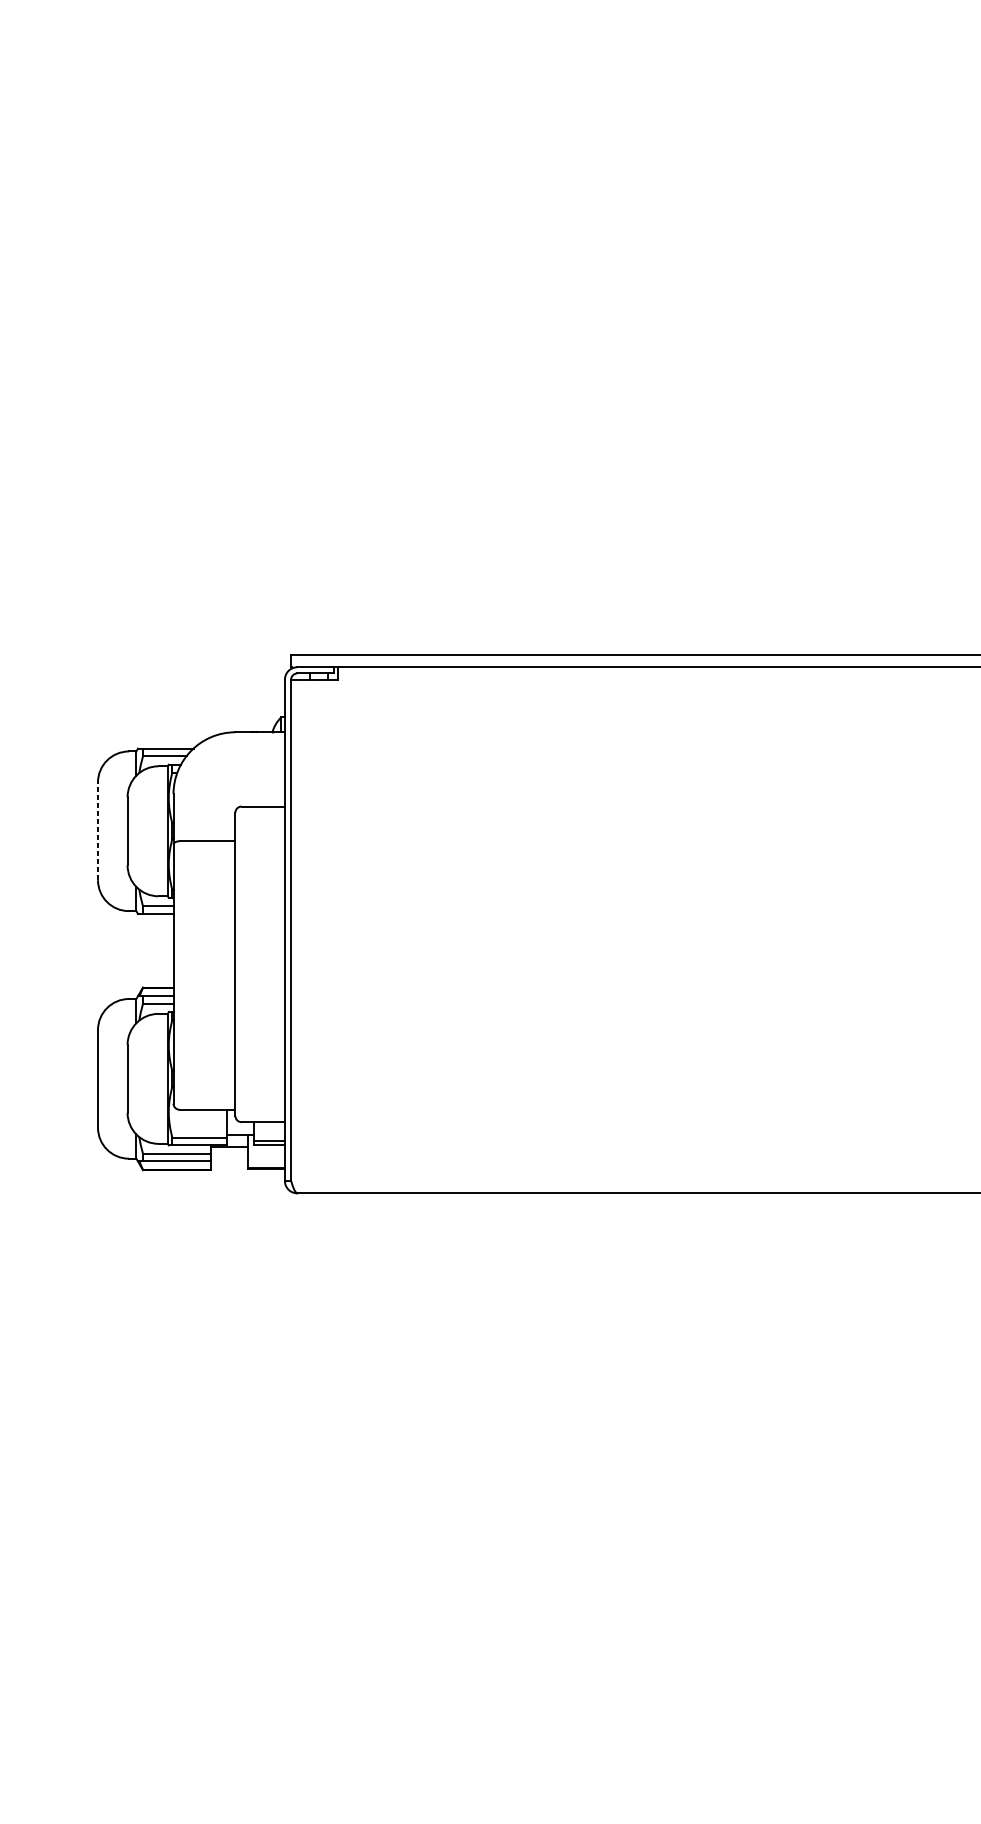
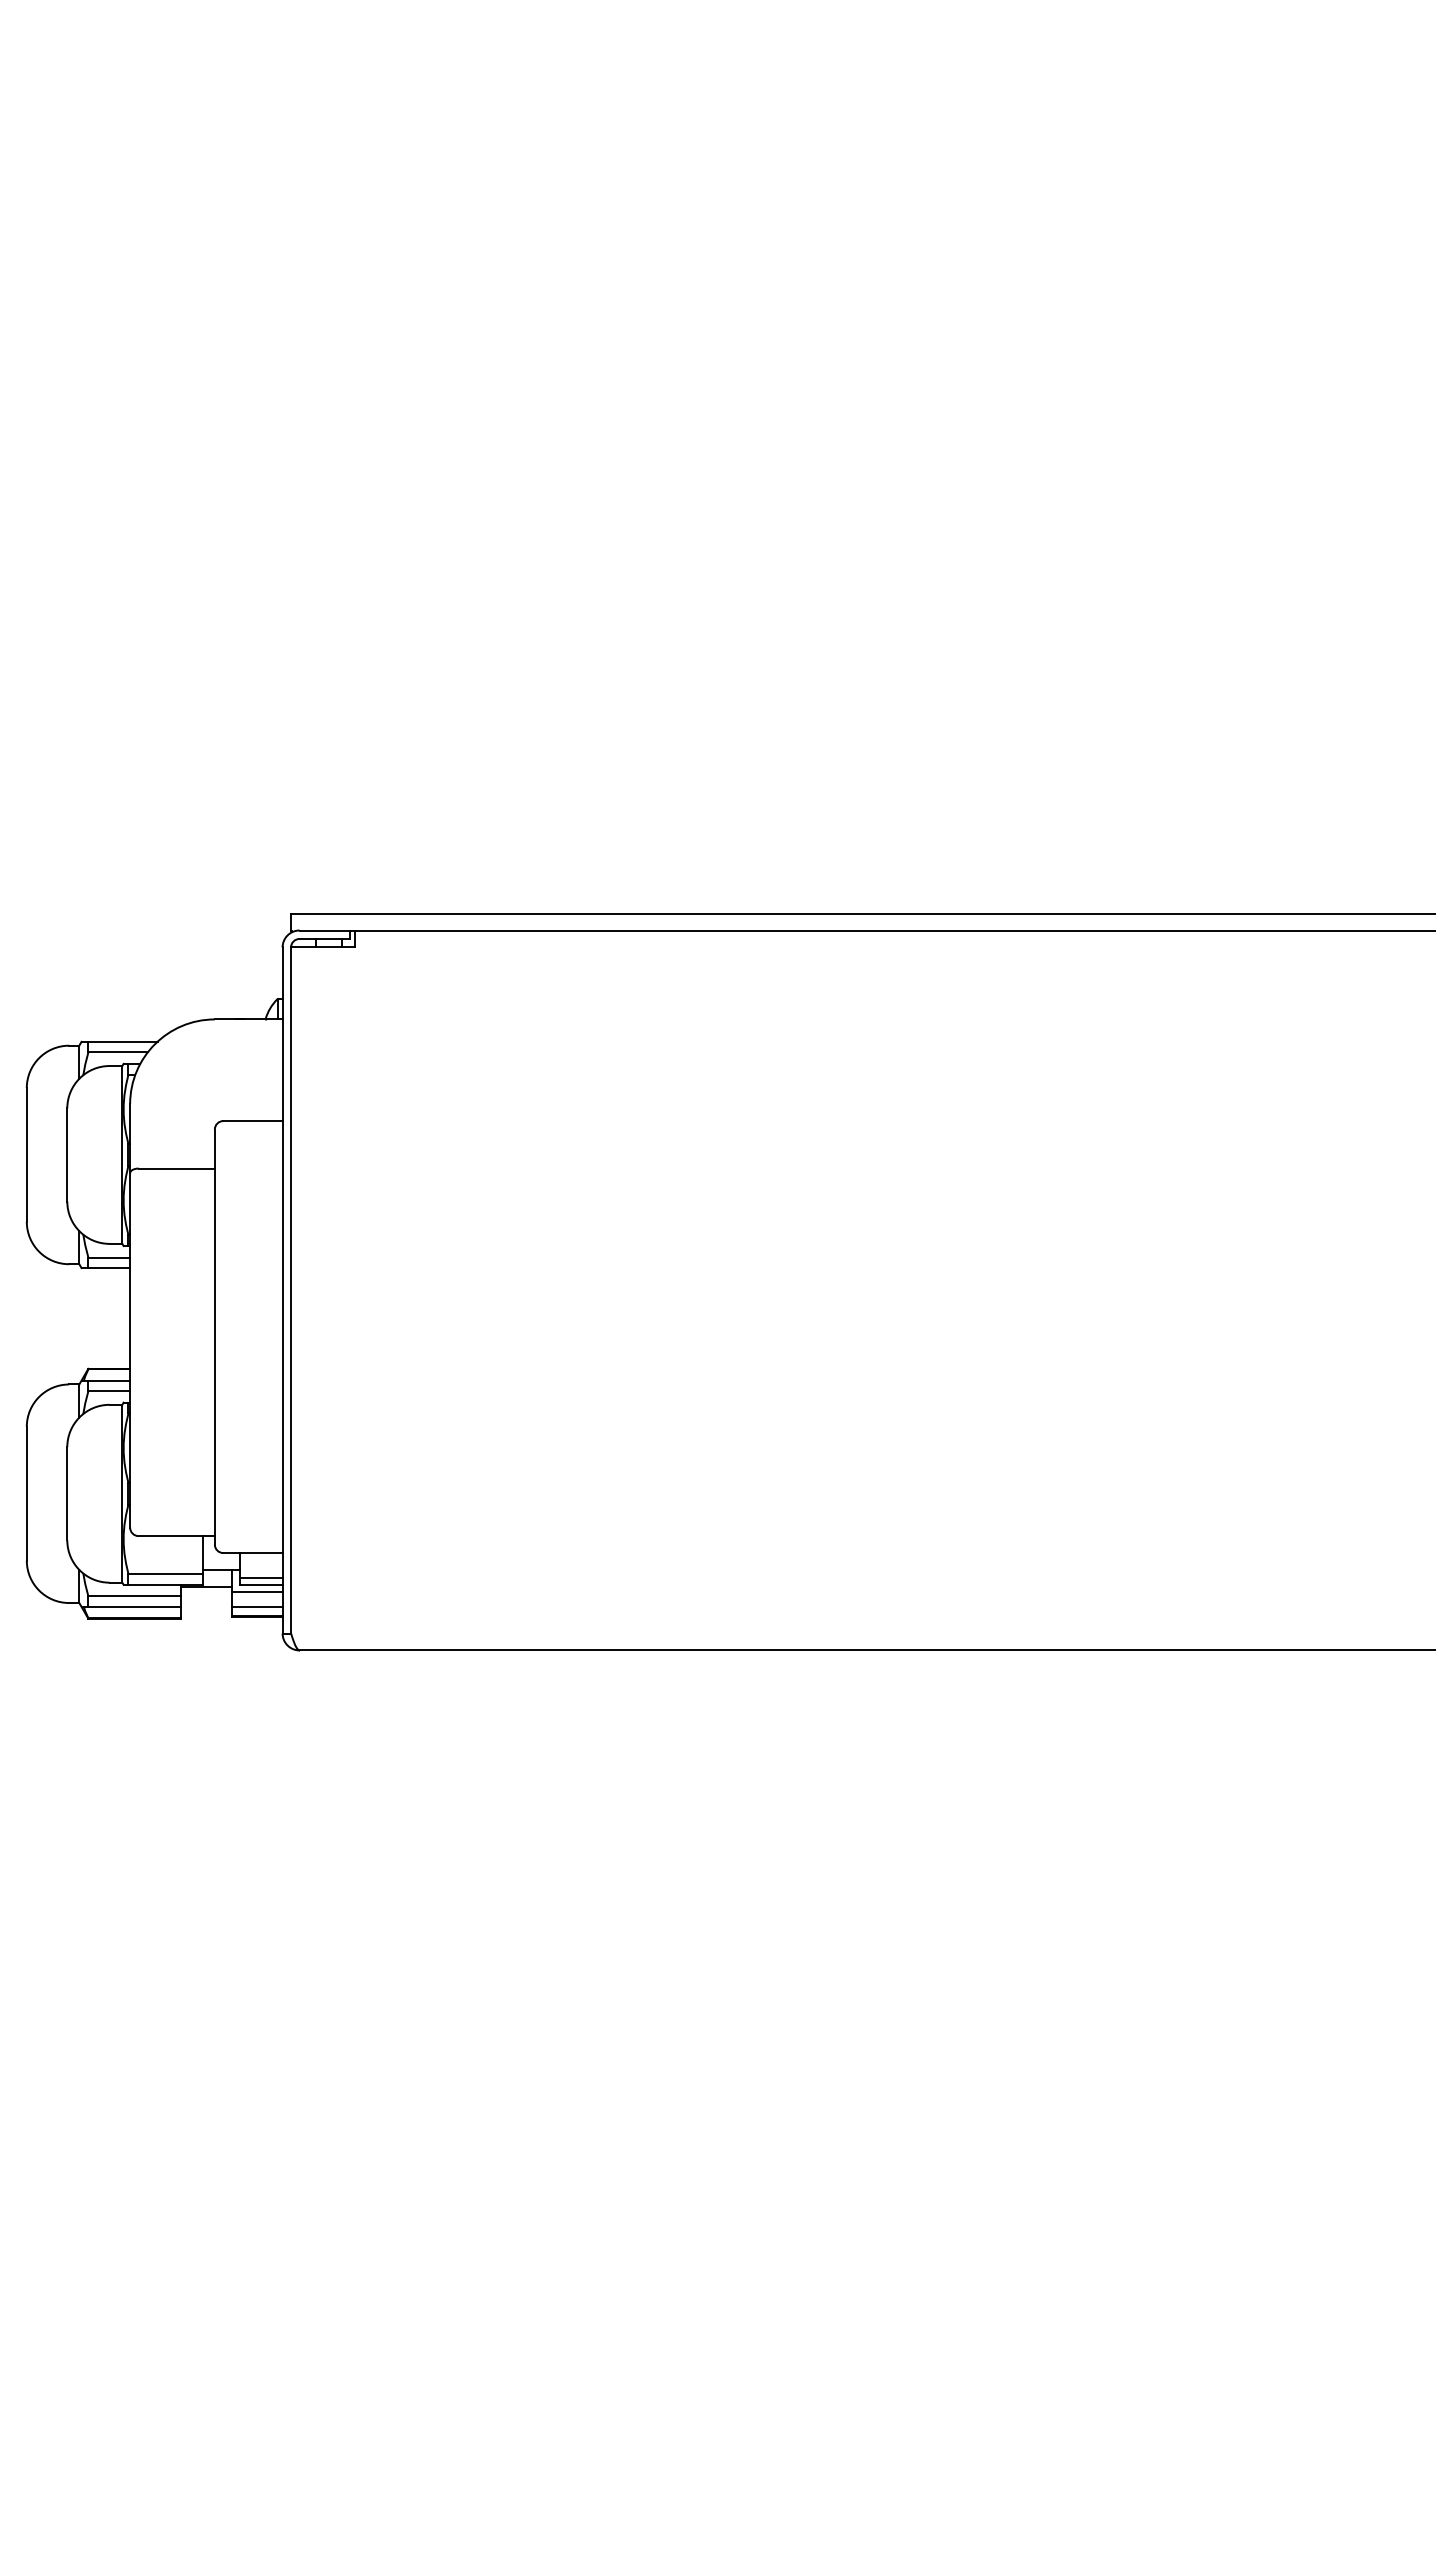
line: (97, 830) -> (26, 1154), dashed -> solid
line: (265, 1150) -> (256, 1591), added
line: (265, 1161) -> (256, 1606), added

